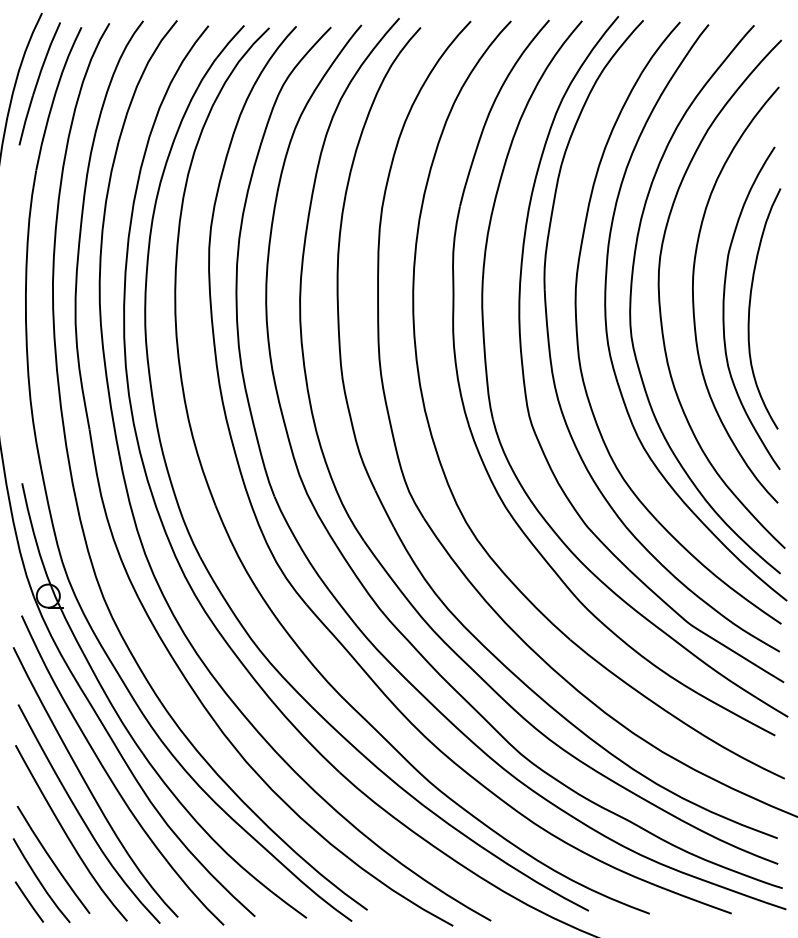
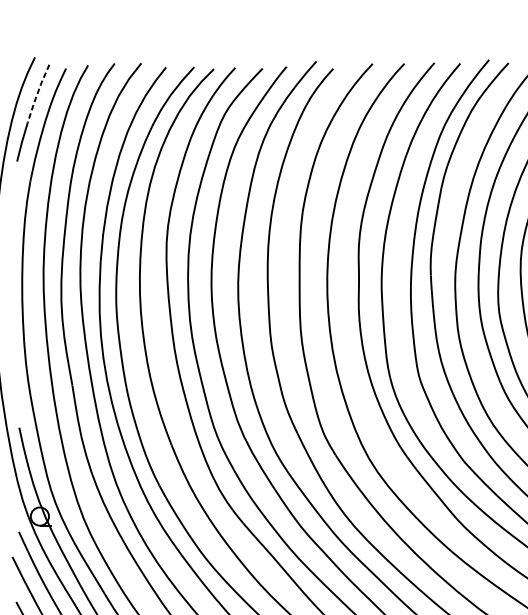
line: (45, 58) -> (37, 93), solid -> dashed

